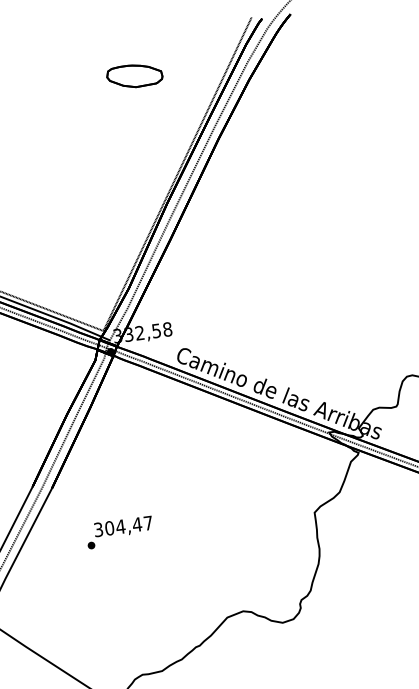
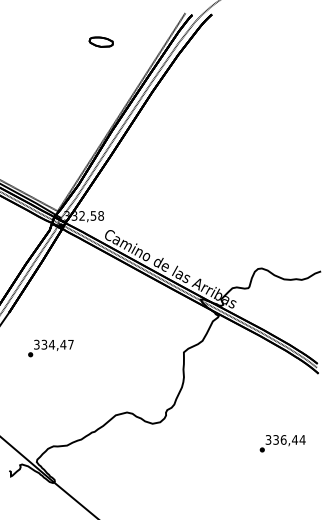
part: (133, 75) -> (100, 41), size x0.62
text: (109, 527) -> (44, 344), 304,47 -> 334,47

